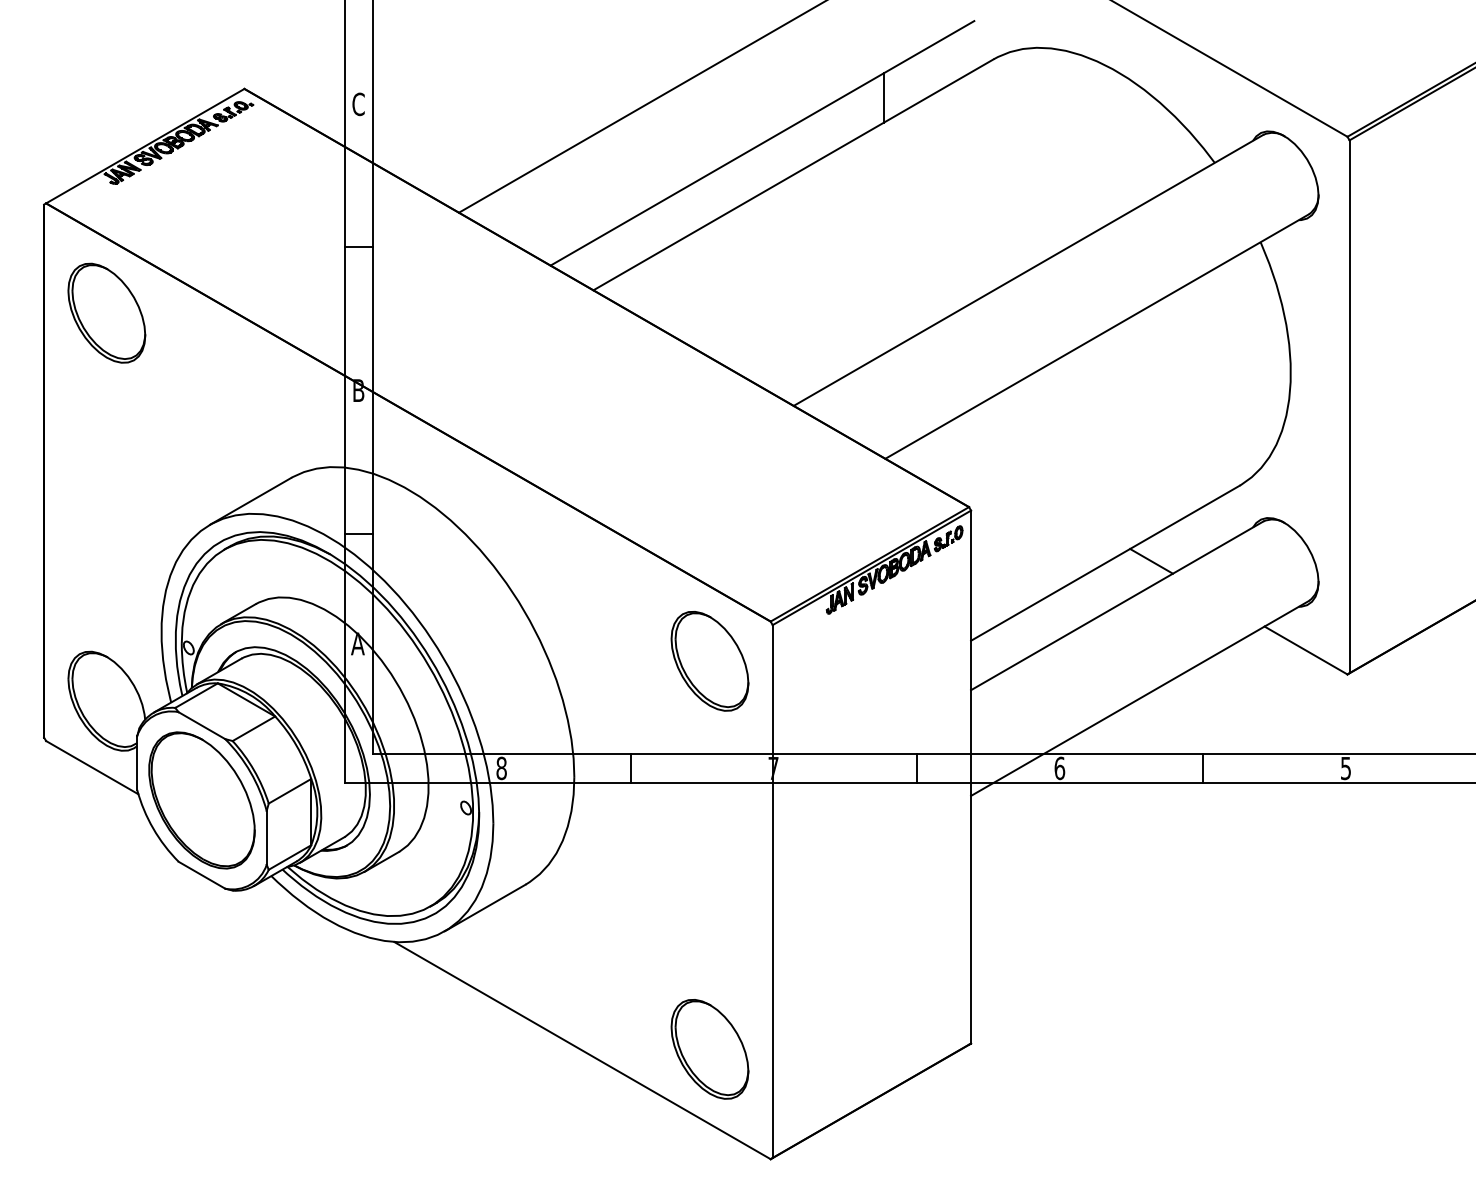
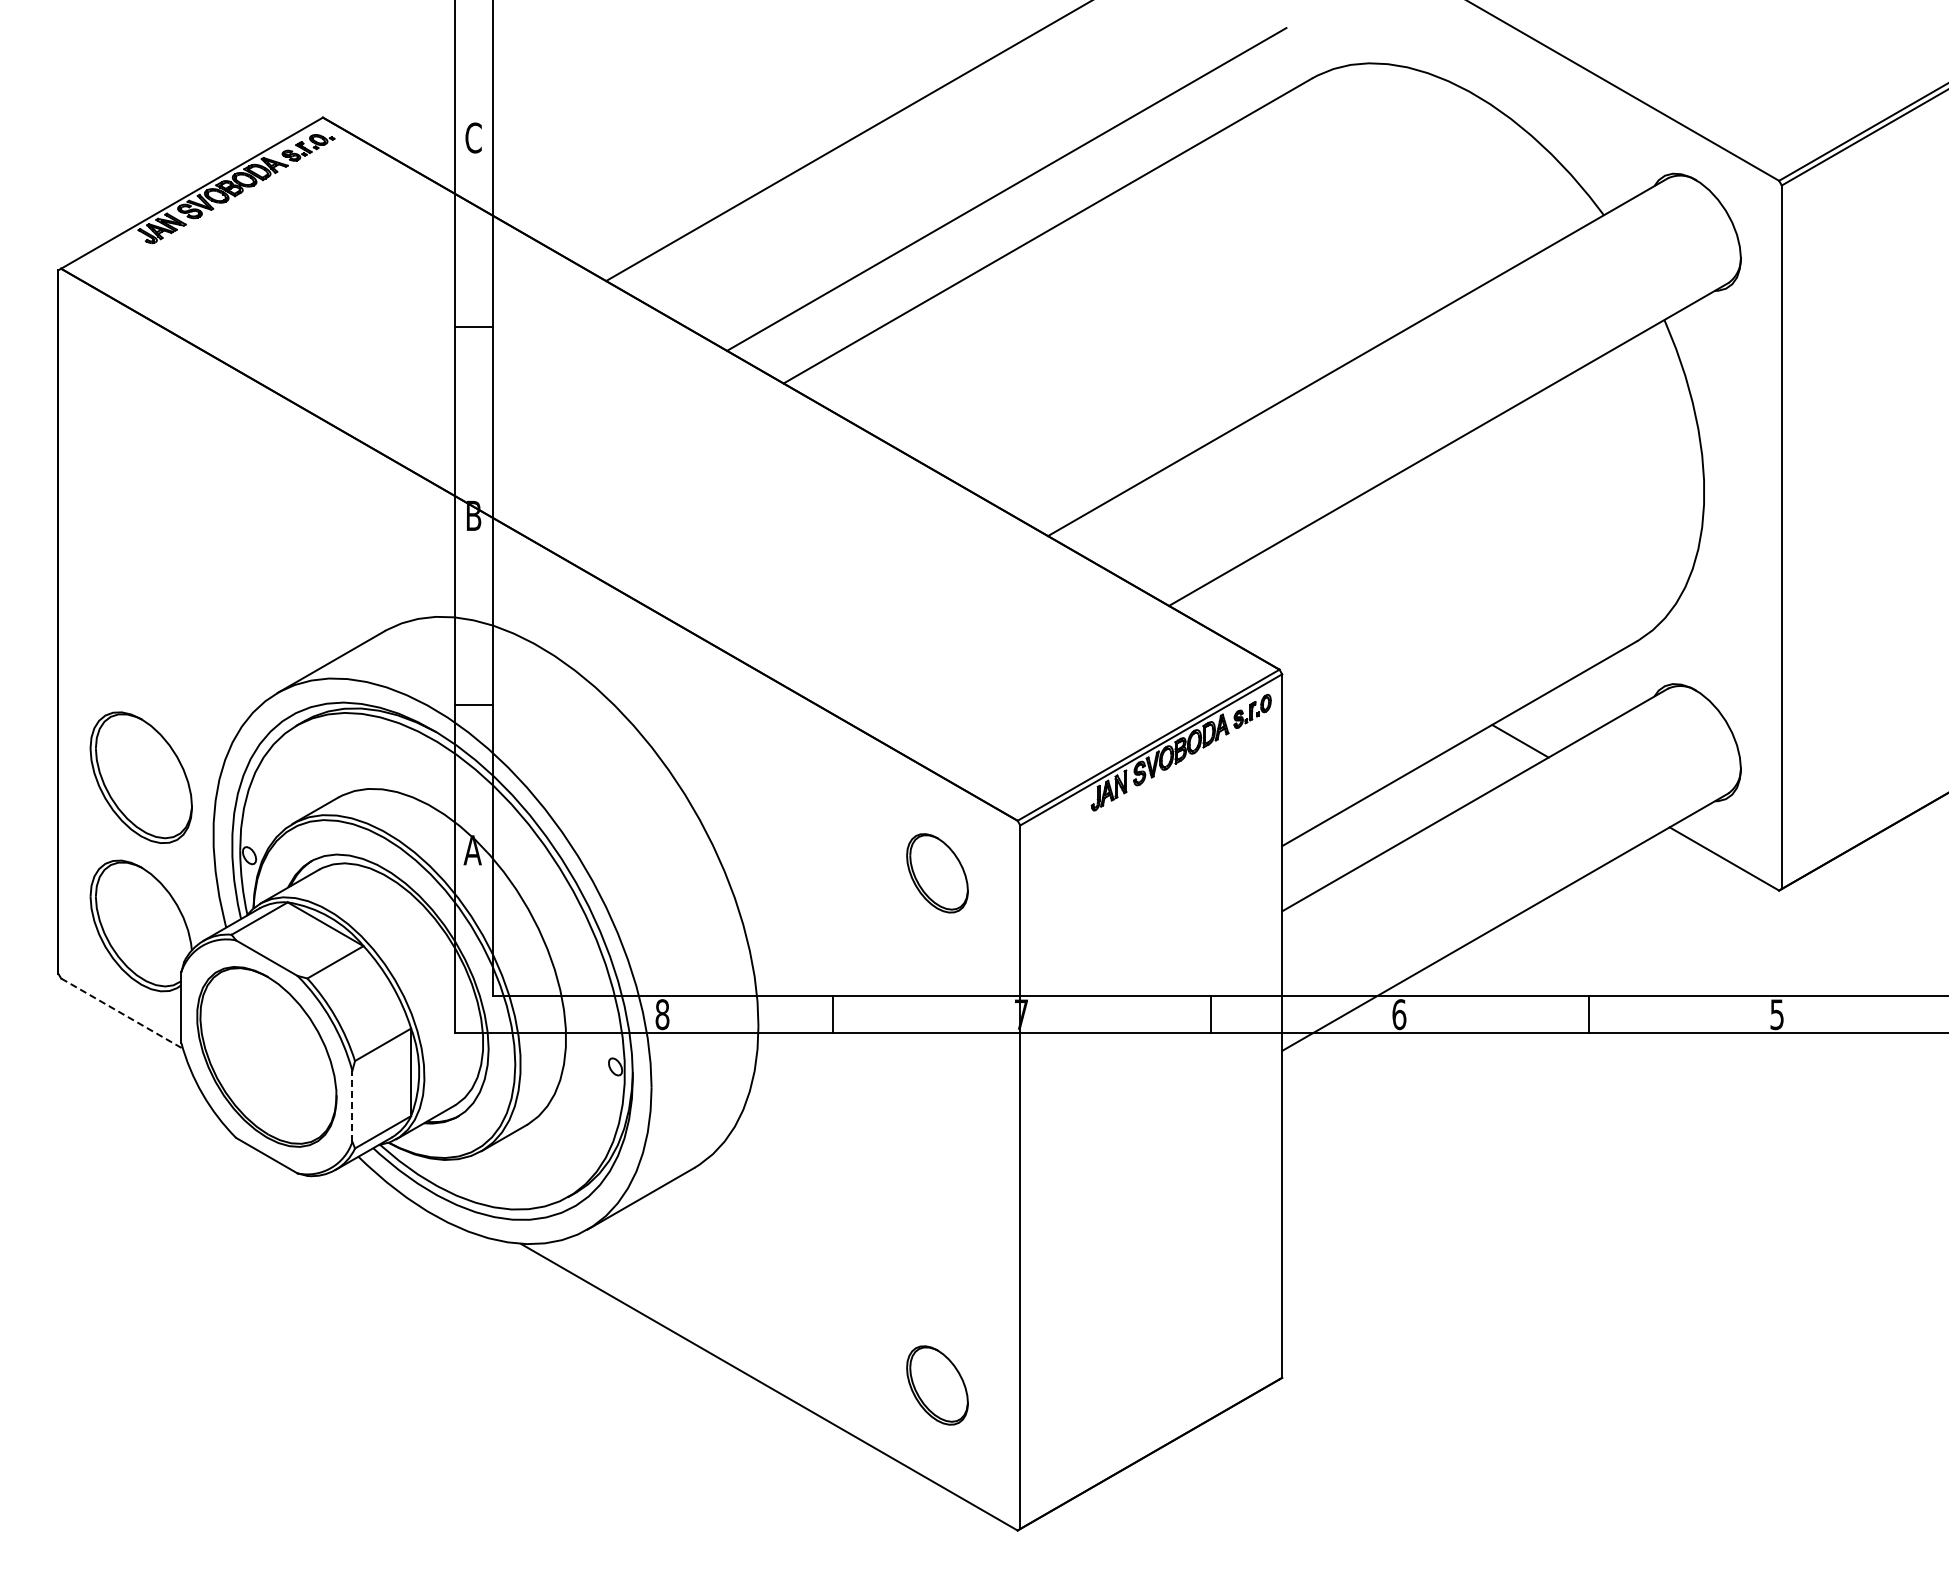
line: (884, 97) -> (1167, 129), removed
part: (106, 313) -> (140, 777), moved
part: (709, 661) -> (937, 873), size x0.6
line: (92, 767) -> (122, 1013), solid -> dashed
line: (266, 837) -> (352, 1105), solid -> dashed
part: (709, 1049) -> (937, 1385), size x0.6

